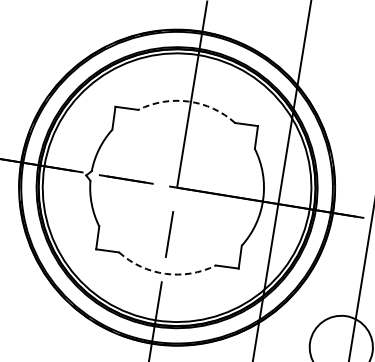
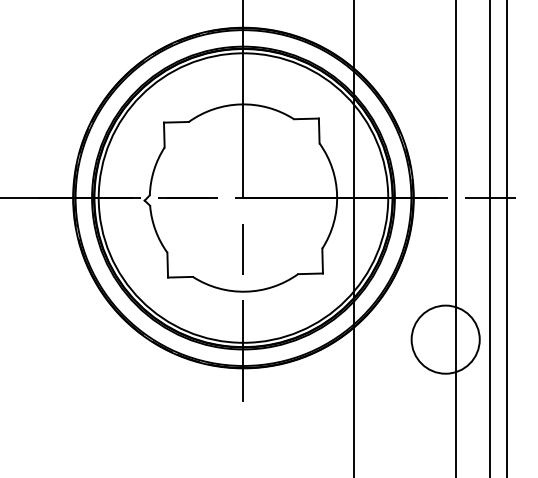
arc: (189, 101) -> (241, 104), dashed -> solid
arc: (165, 273) -> (245, 291), dashed -> solid

